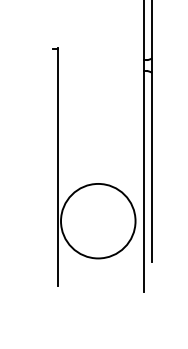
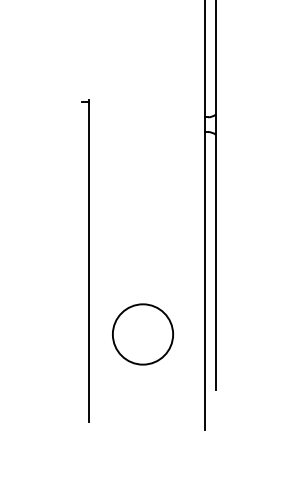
circle: (97, 221) -> (142, 334), size x0.6

